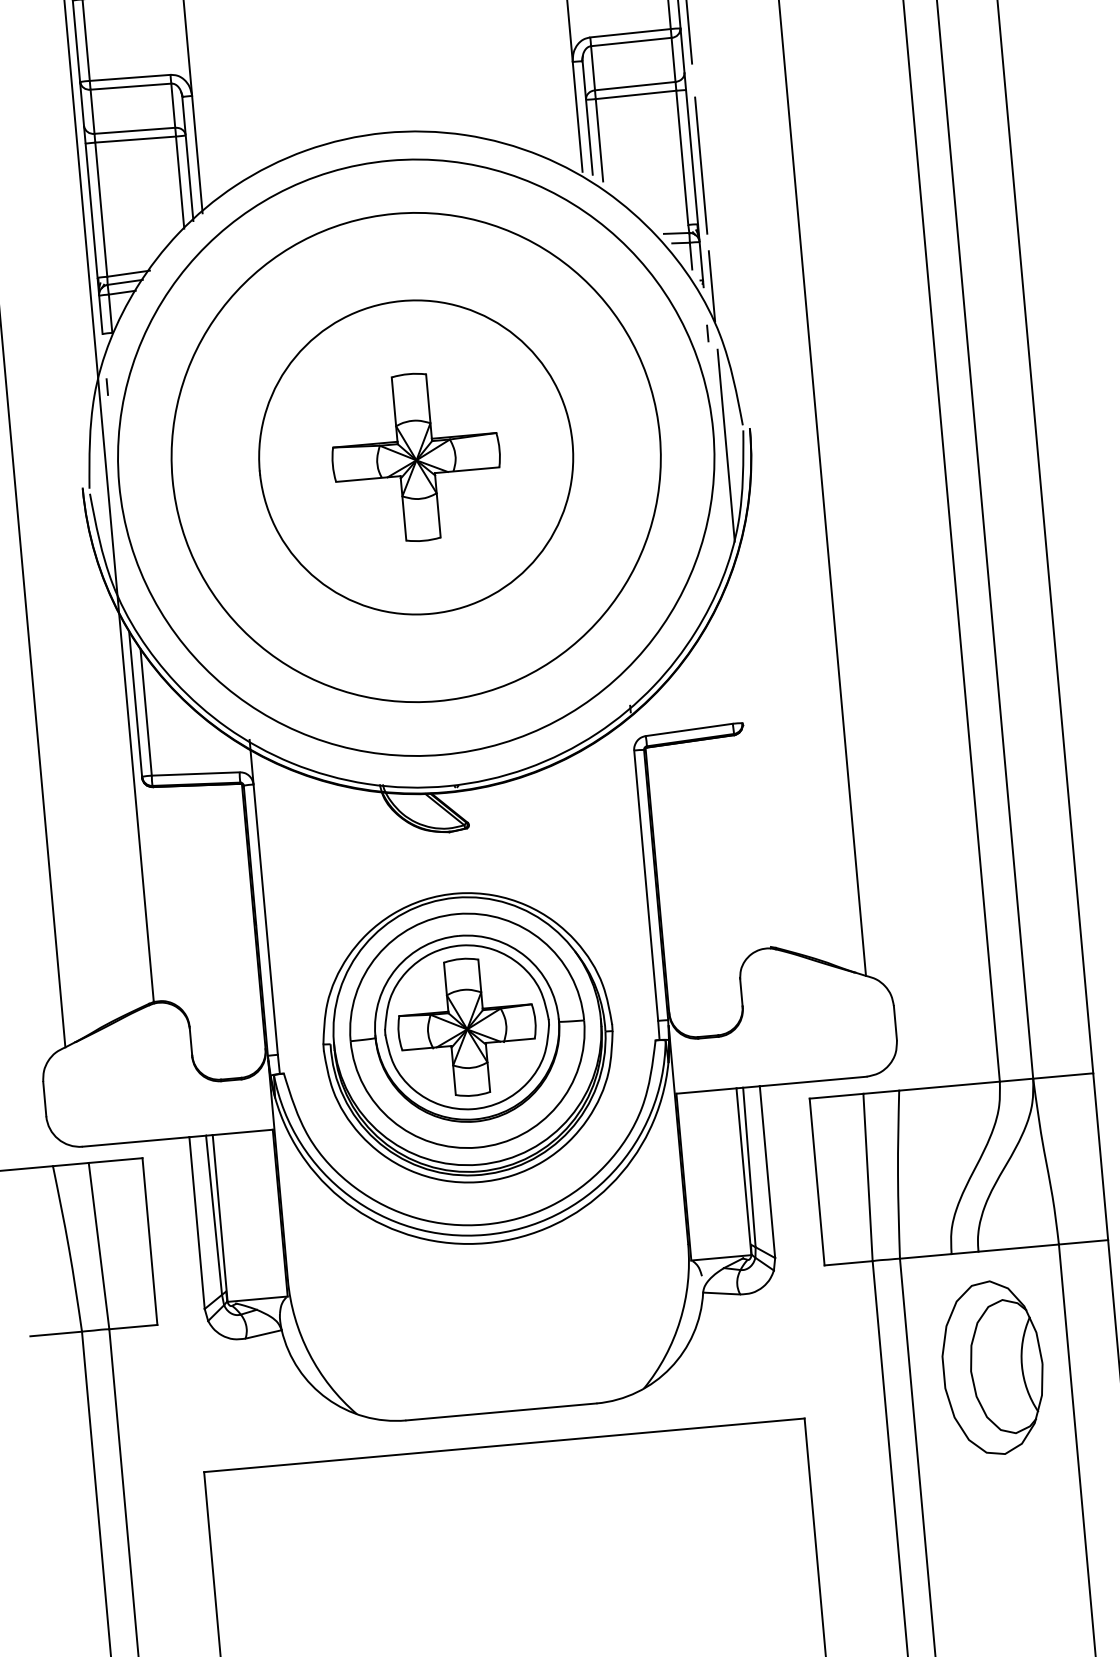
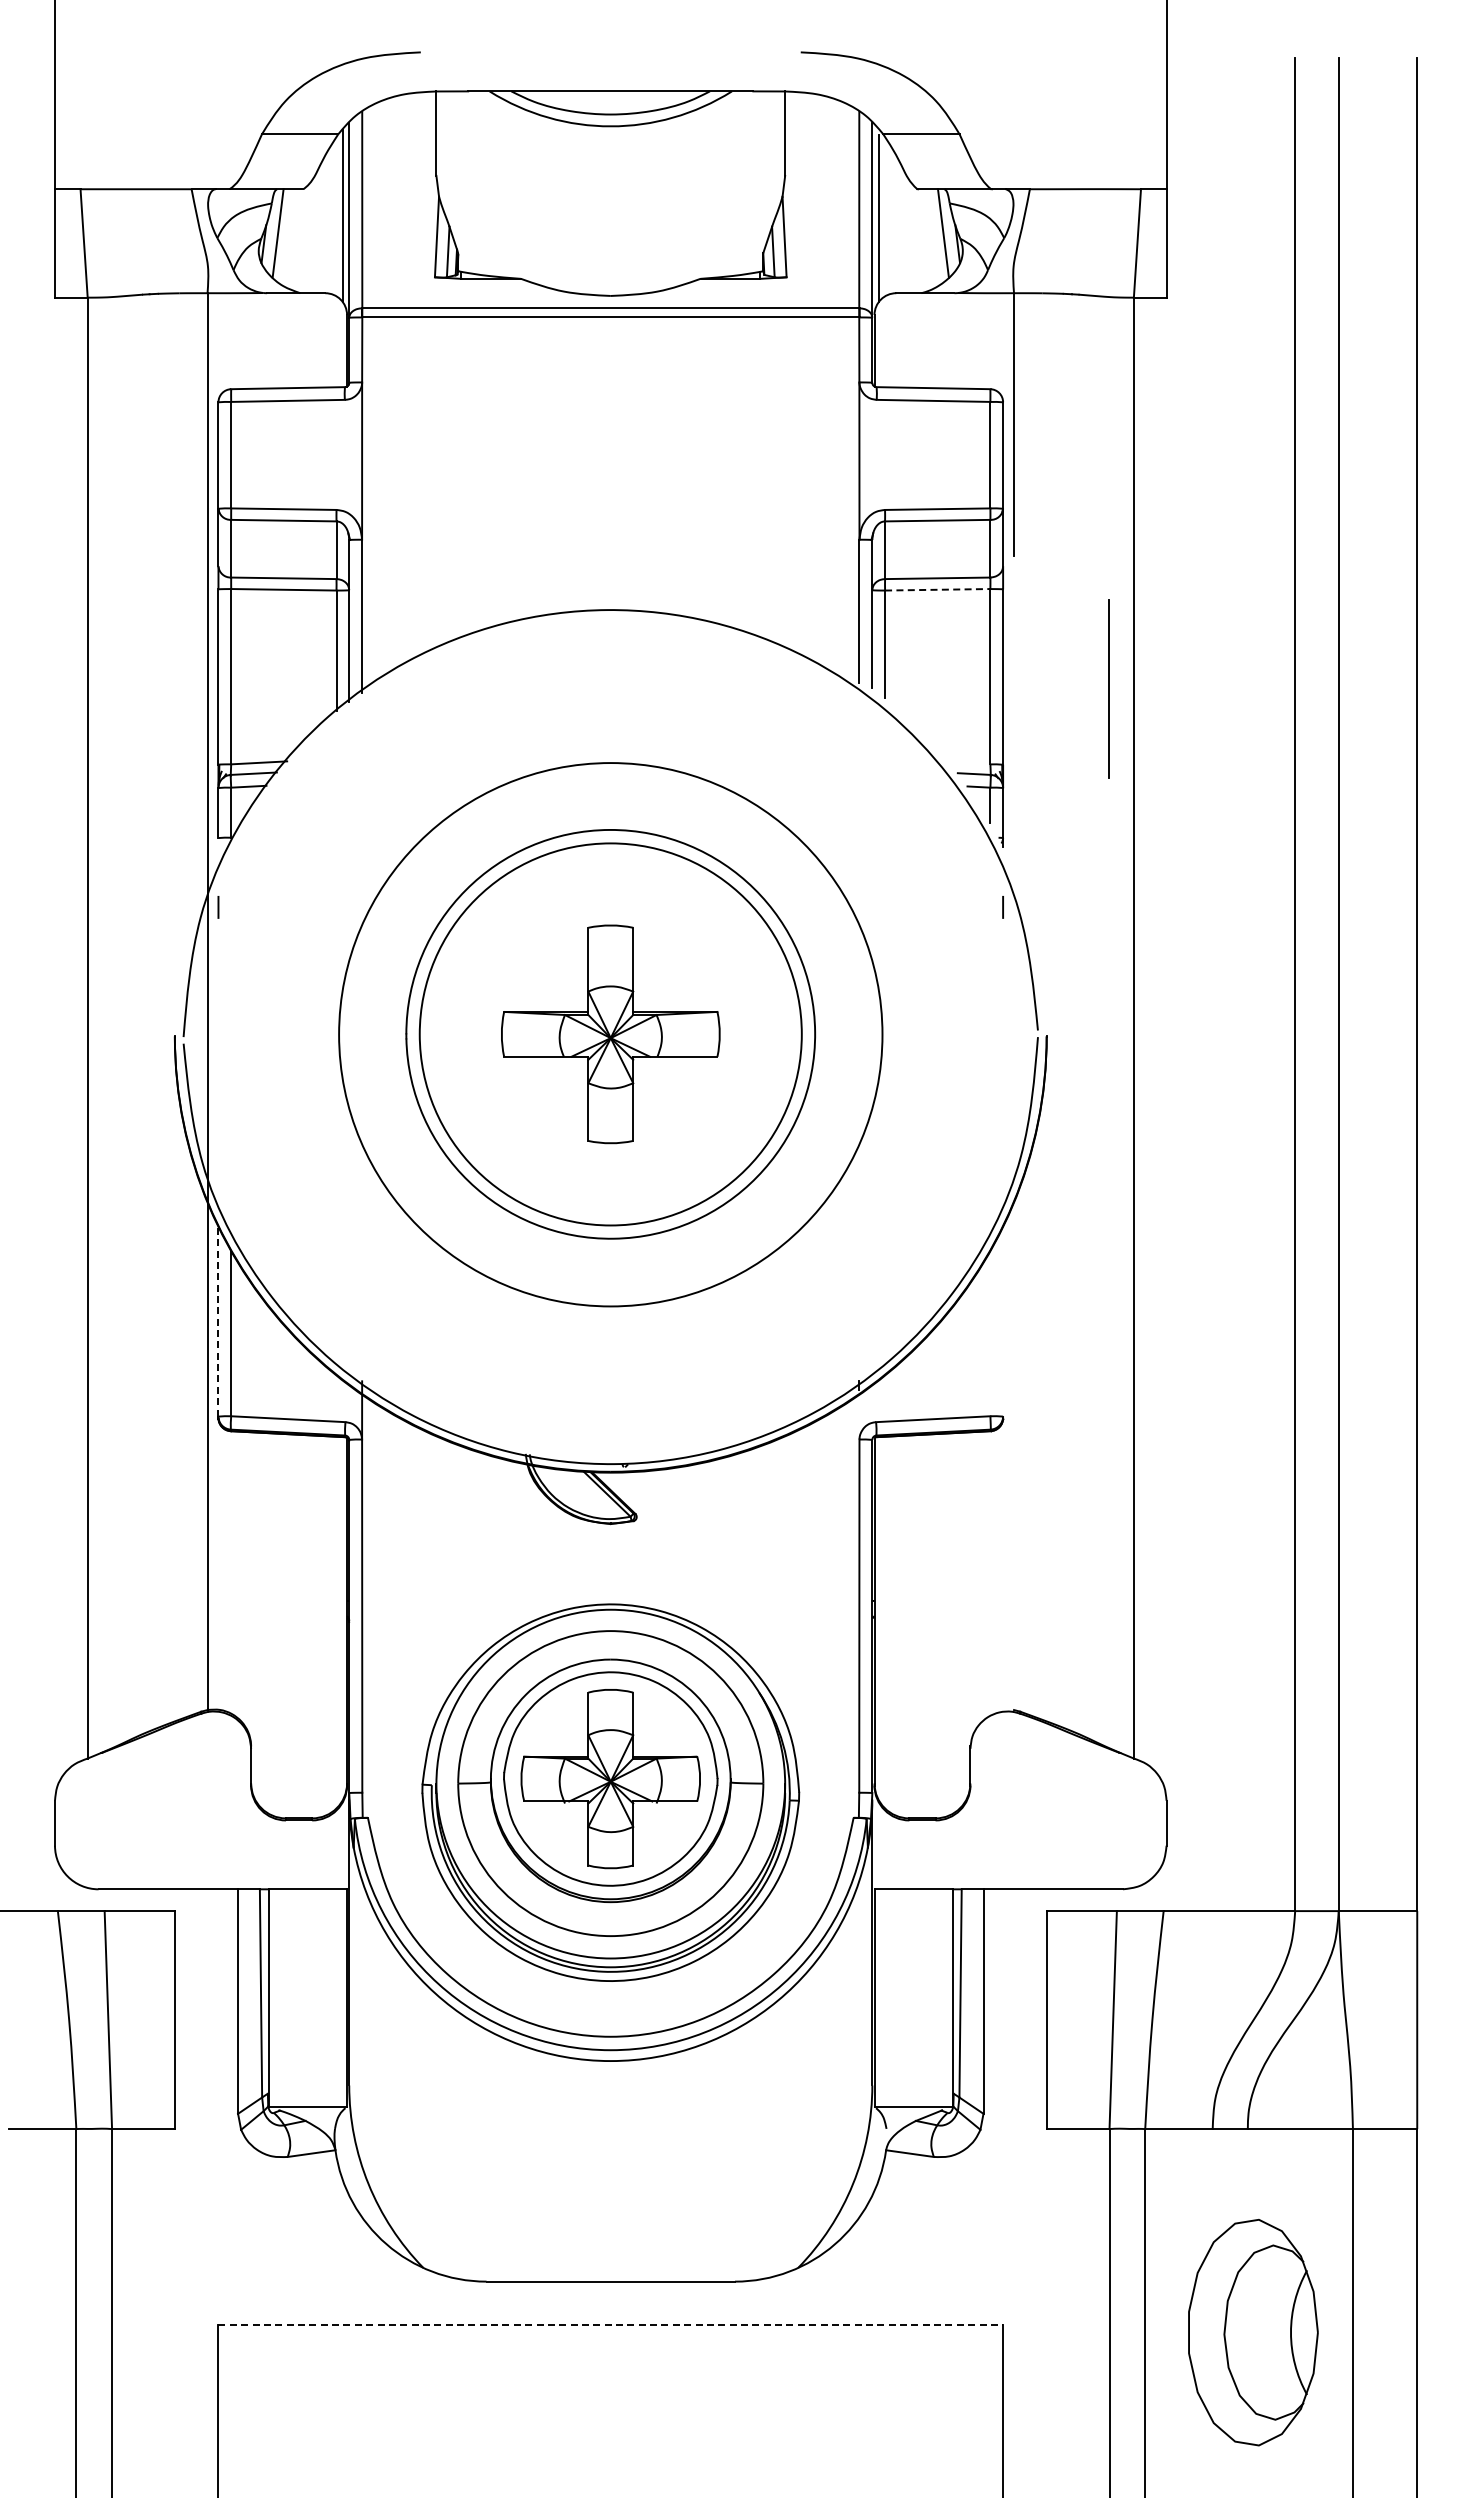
line: (635, 94) -> (937, 589), solid -> dashed
line: (700, 165) -> (1108, 688), moved
line: (712, 286) -> (1014, 846), removed
line: (726, 445) -> (1014, 1054), removed
circle: (416, 457) -> (610, 1034), size x0.6
circle: (416, 457) -> (610, 1034), size x0.7
line: (135, 703) -> (218, 1321), solid -> dashed
part: (993, 1367) -> (1253, 2332), moved
line: (504, 1445) -> (611, 2325), solid -> dashed

